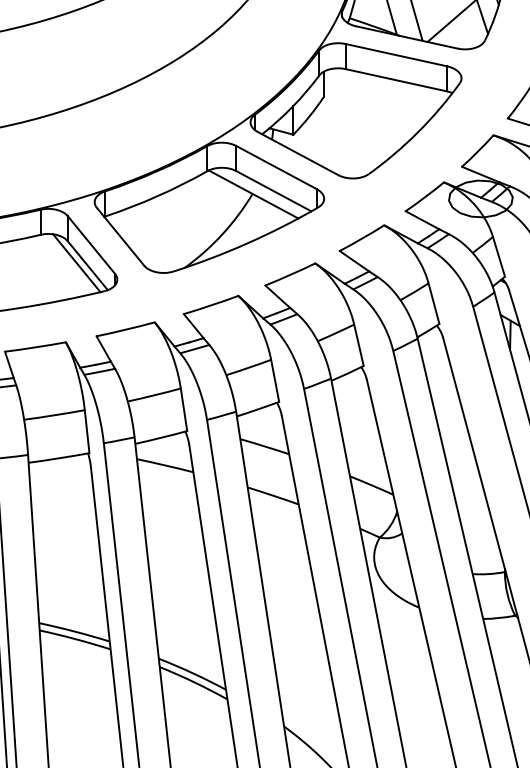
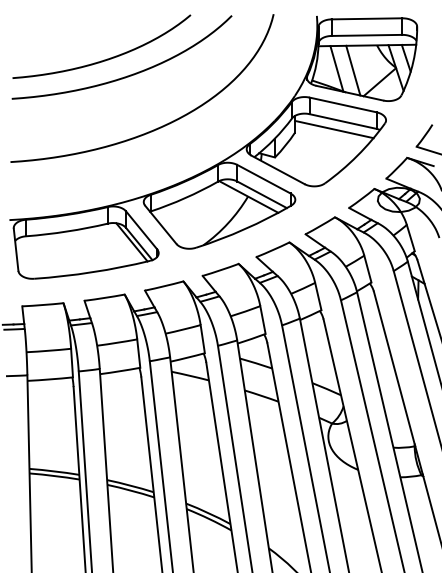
line: (383, 92) -> (334, 129), added

